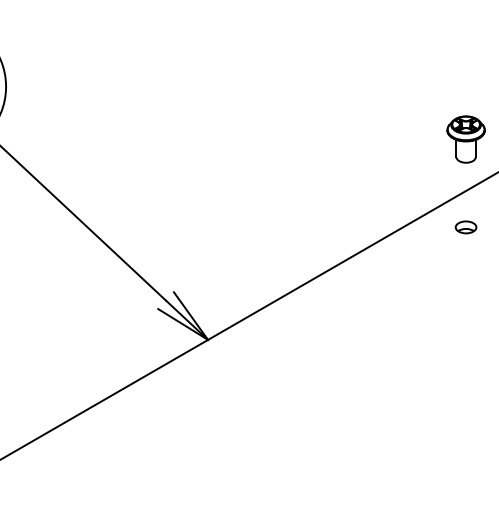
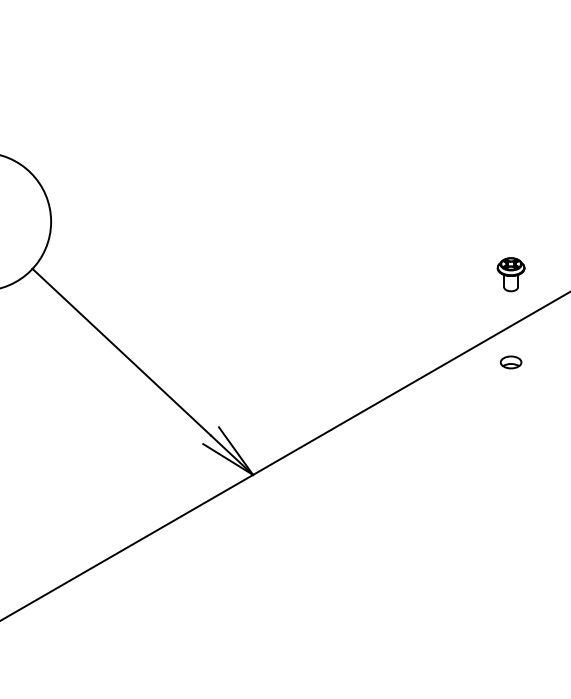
part: (465, 139) -> (510, 274), size x0.71

